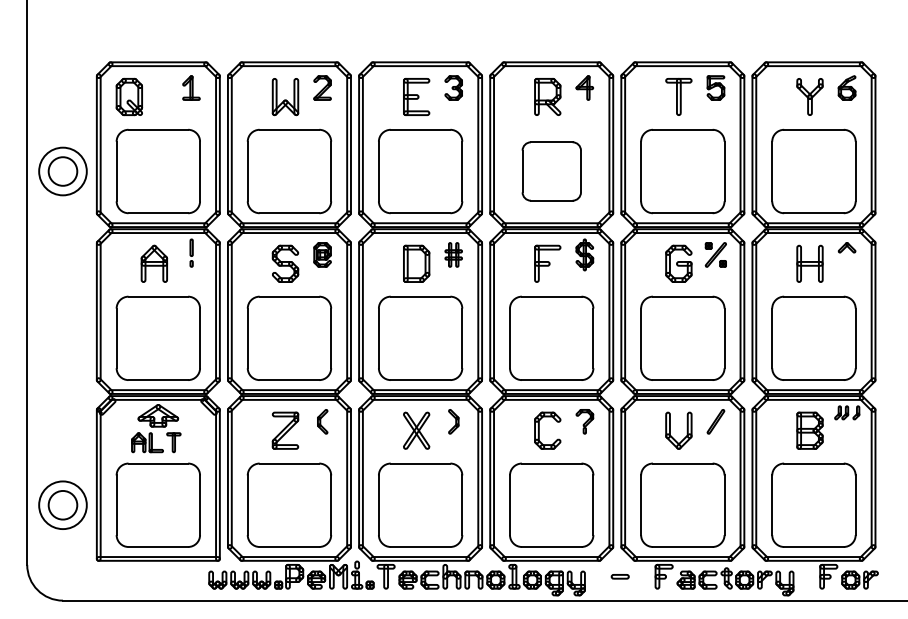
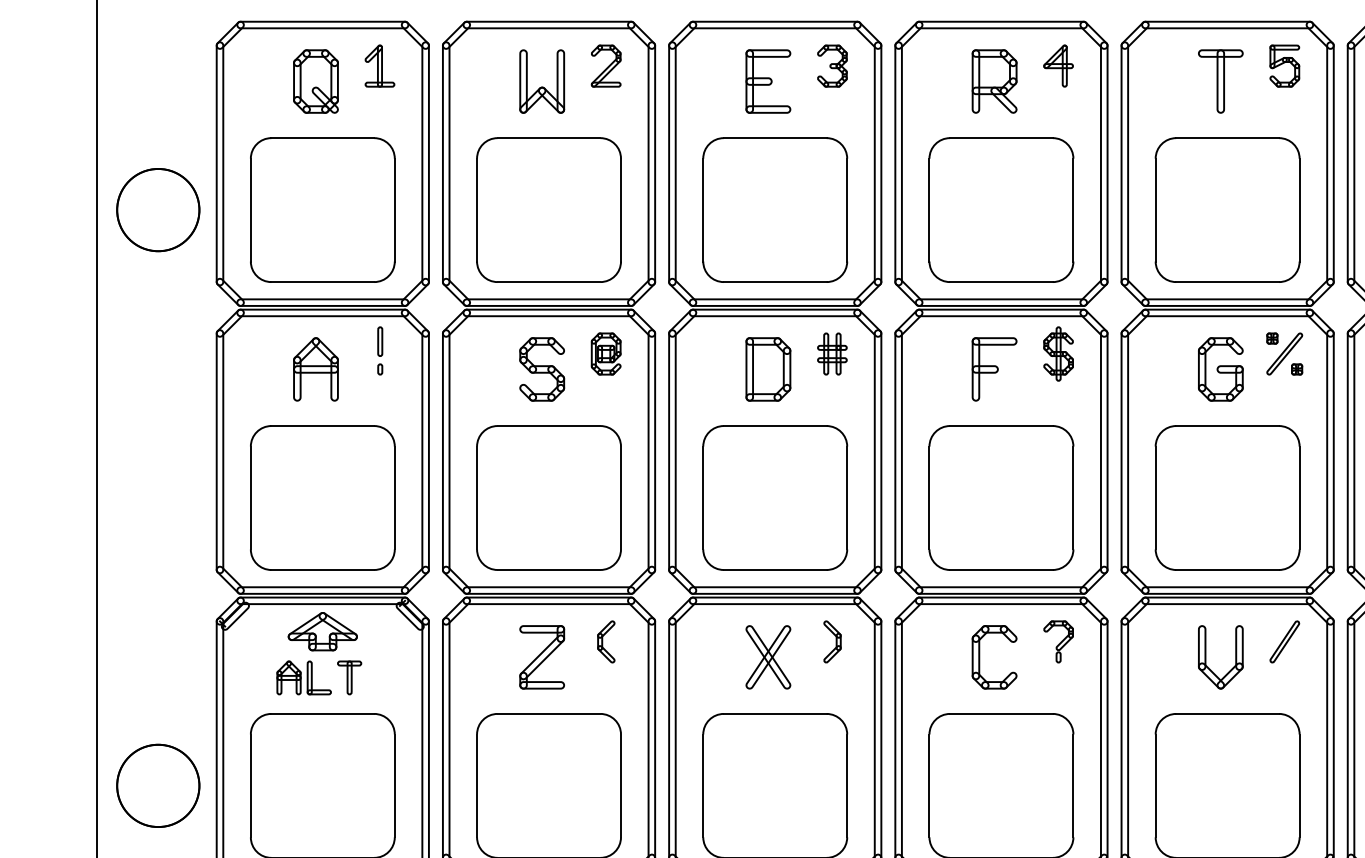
part: (129, 96) -> (316, 80), moved
circle: (62, 171) -> (157, 210), size x1.67
part: (551, 171) -> (1001, 210), size x1.43
circle: (62, 505) -> (157, 786), size x1.67

